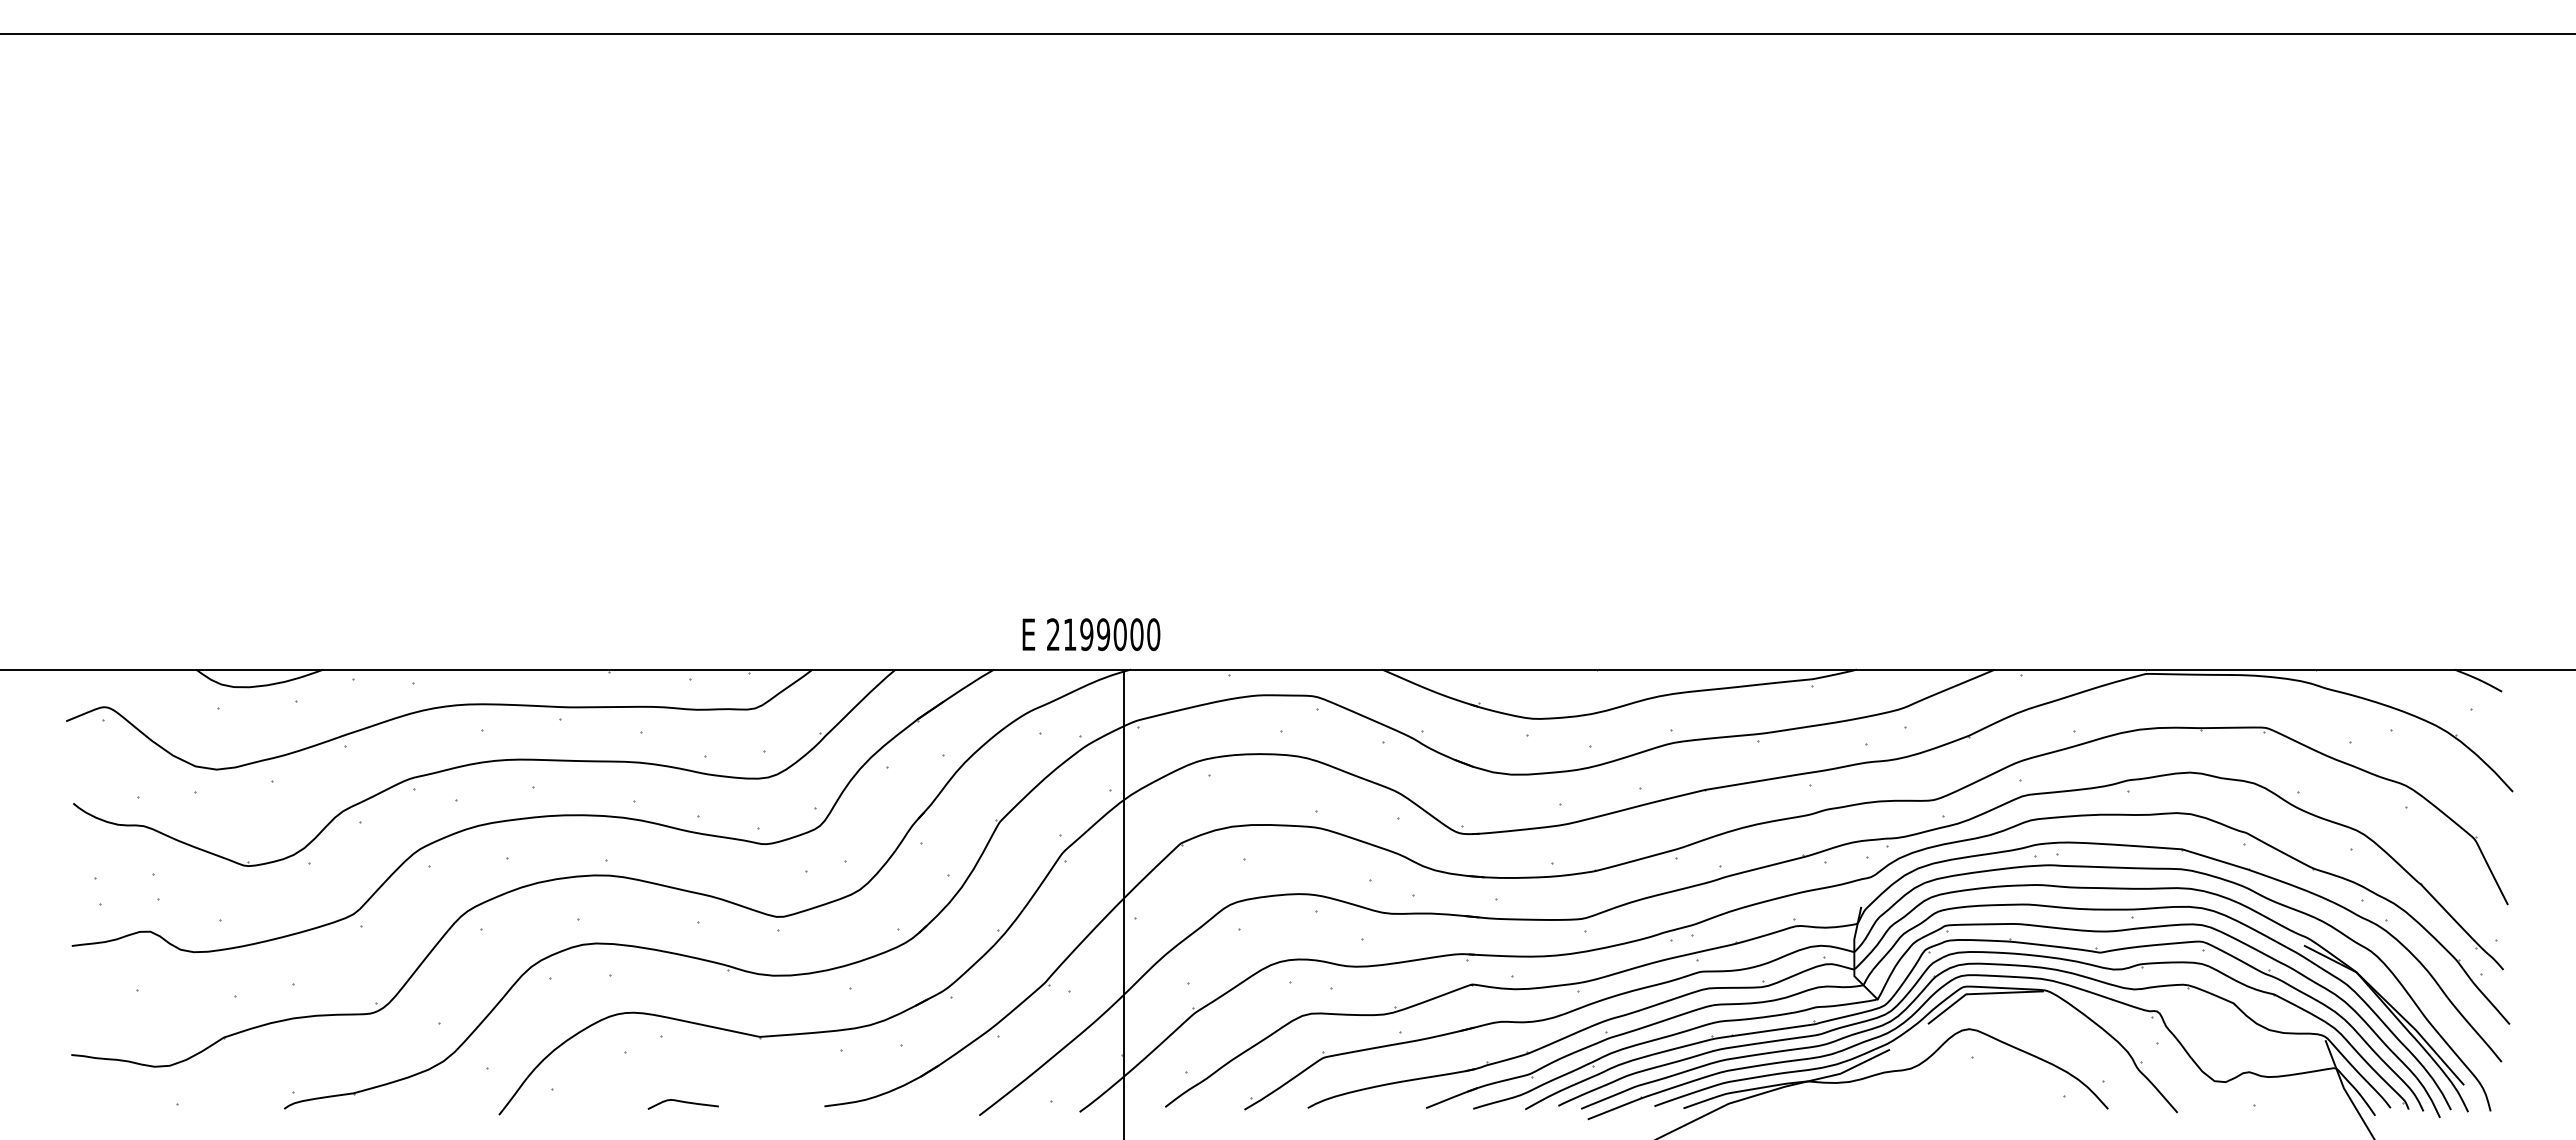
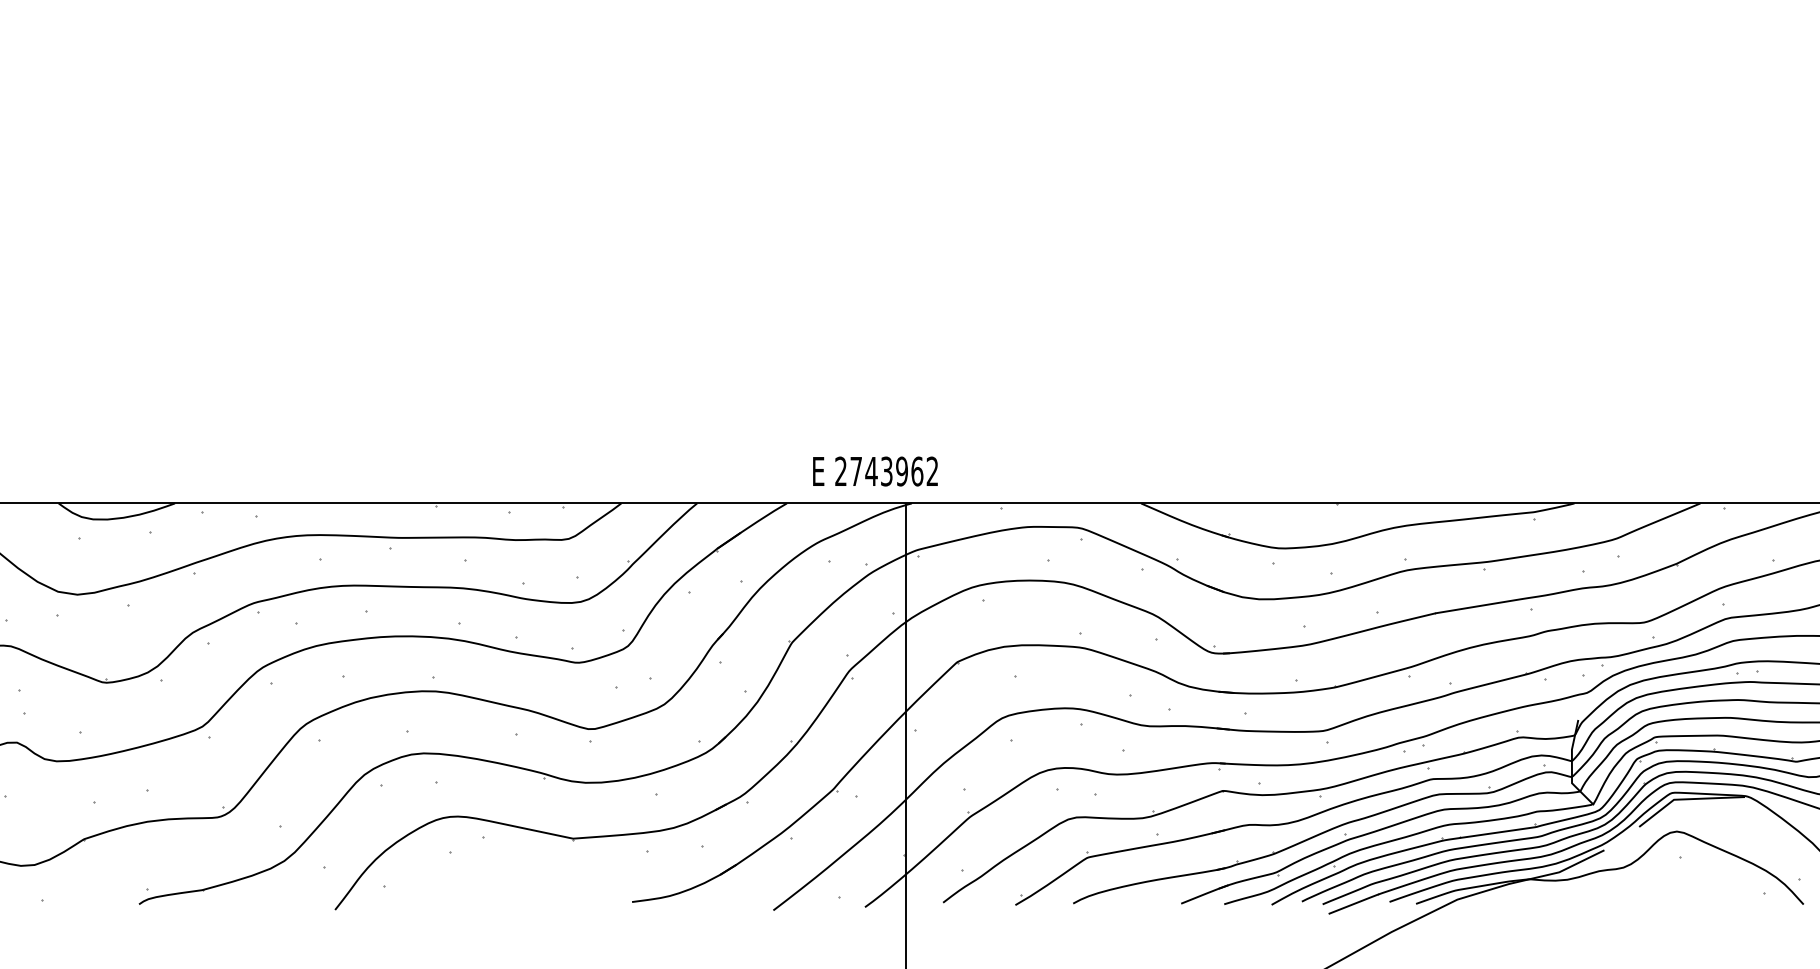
text: (1112, 634) -> (894, 471), 2199000 -> 2743962
curve: (682, 1102) -> (502, 898), removed

